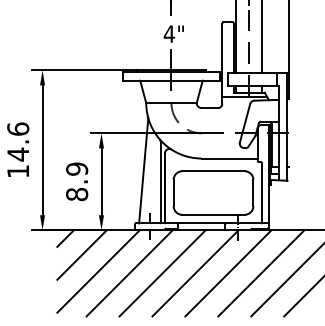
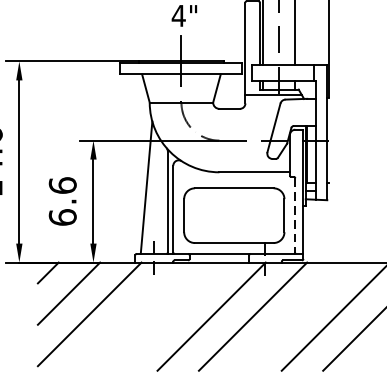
text: (77, 181) -> (63, 201), 8.9 -> 6.6
line: (262, 192) -> (295, 215), solid -> dashed
line: (129, 273) -> (128, 316), removed
line: (162, 273) -> (170, 316), removed
line: (261, 273) -> (294, 316), removed

